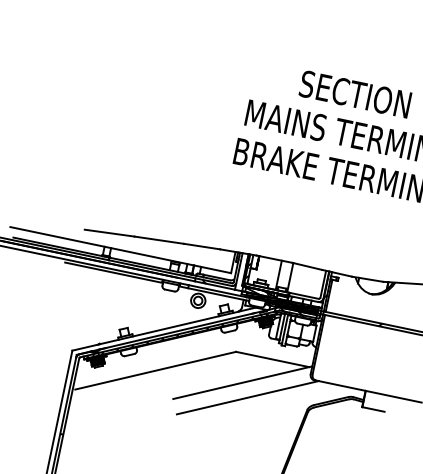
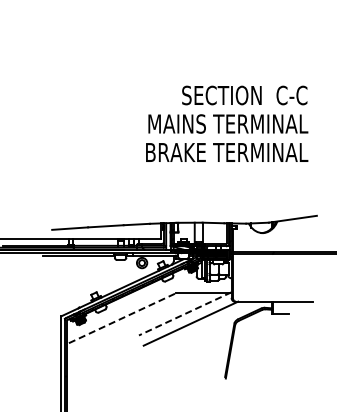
line: (155, 371) -> (122, 318), solid -> dashed
line: (241, 383) -> (184, 314), solid -> dashed

